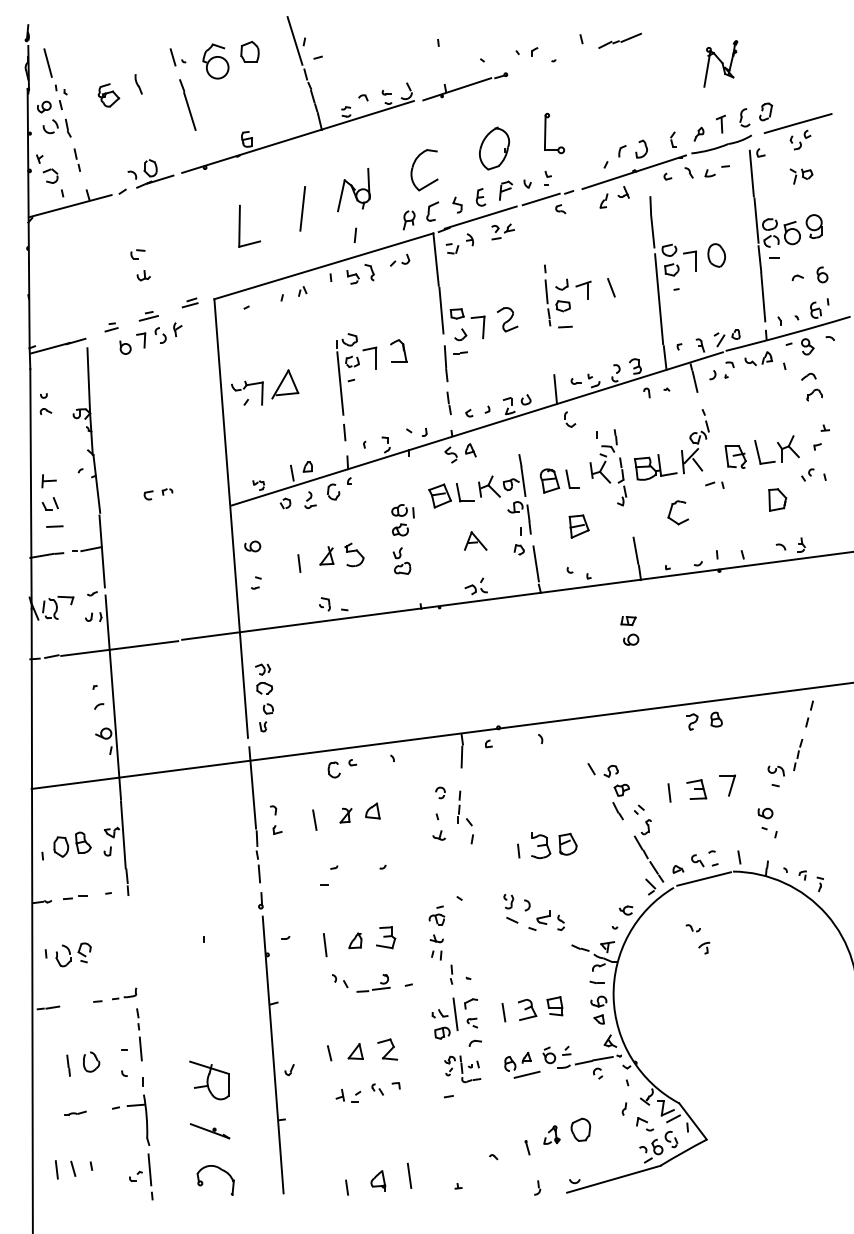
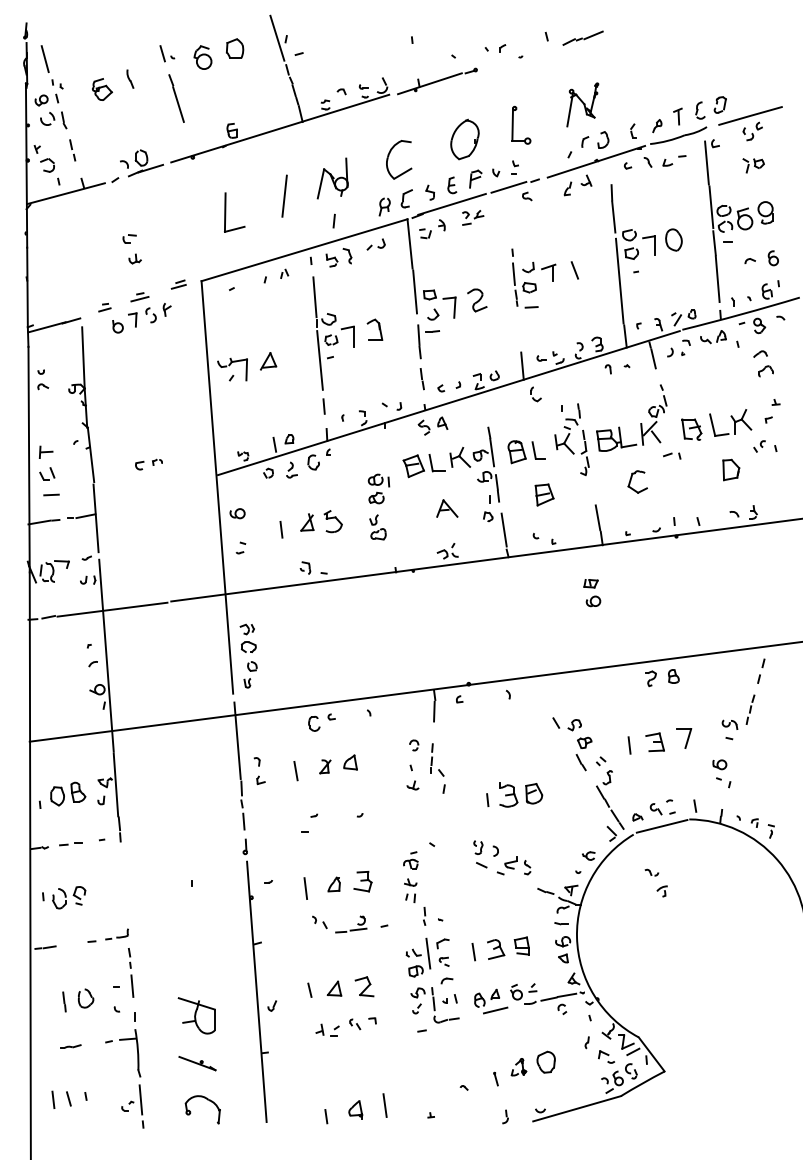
part: (215, 61) -> (202, 57), size x0.71
part: (720, 63) -> (582, 104), moved
line: (334, 316) -> (314, 297), added
part: (285, 384) -> (268, 361), size x0.62
part: (462, 1069) -> (434, 1005), size x1.43

